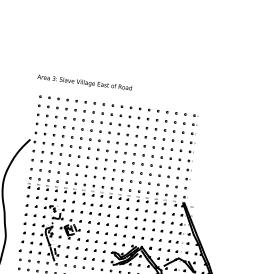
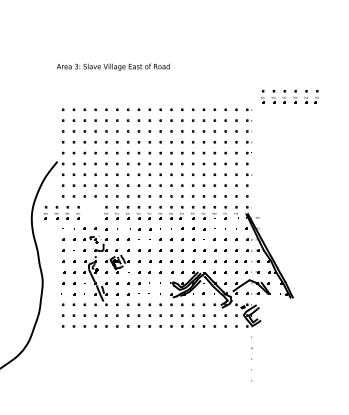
text: (84, 82) -> (113, 66), moved
part: (231, 108) -> (289, 96), added
part: (42, 184) -> (61, 212), moved

